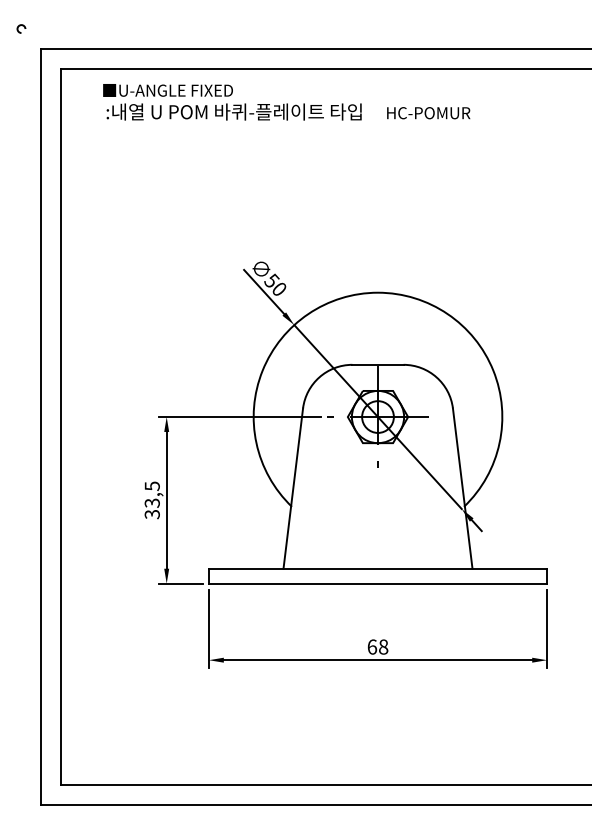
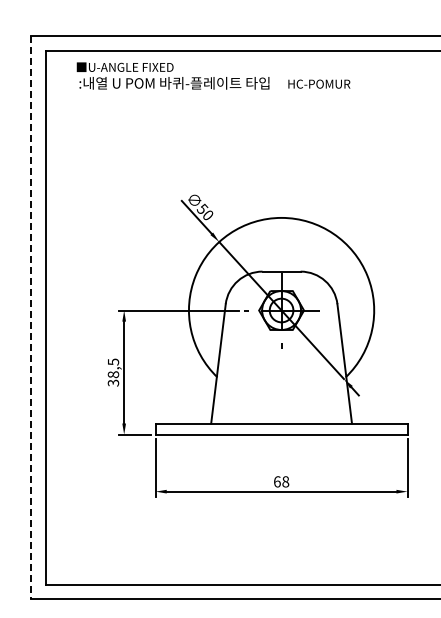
arc: (19, 27) -> (14, 20), removed
line: (40, 426) -> (30, 317), solid -> dashed
text: (151, 502) -> (112, 374), 33,5 -> 38,5

